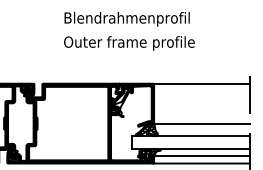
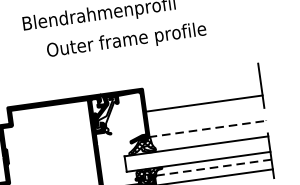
text: (129, 43) -> (126, 41), moved
line: (201, 83) -> (203, 103), moved
line: (202, 123) -> (208, 128), solid -> dashed
line: (203, 155) -> (214, 167), solid -> dashed

